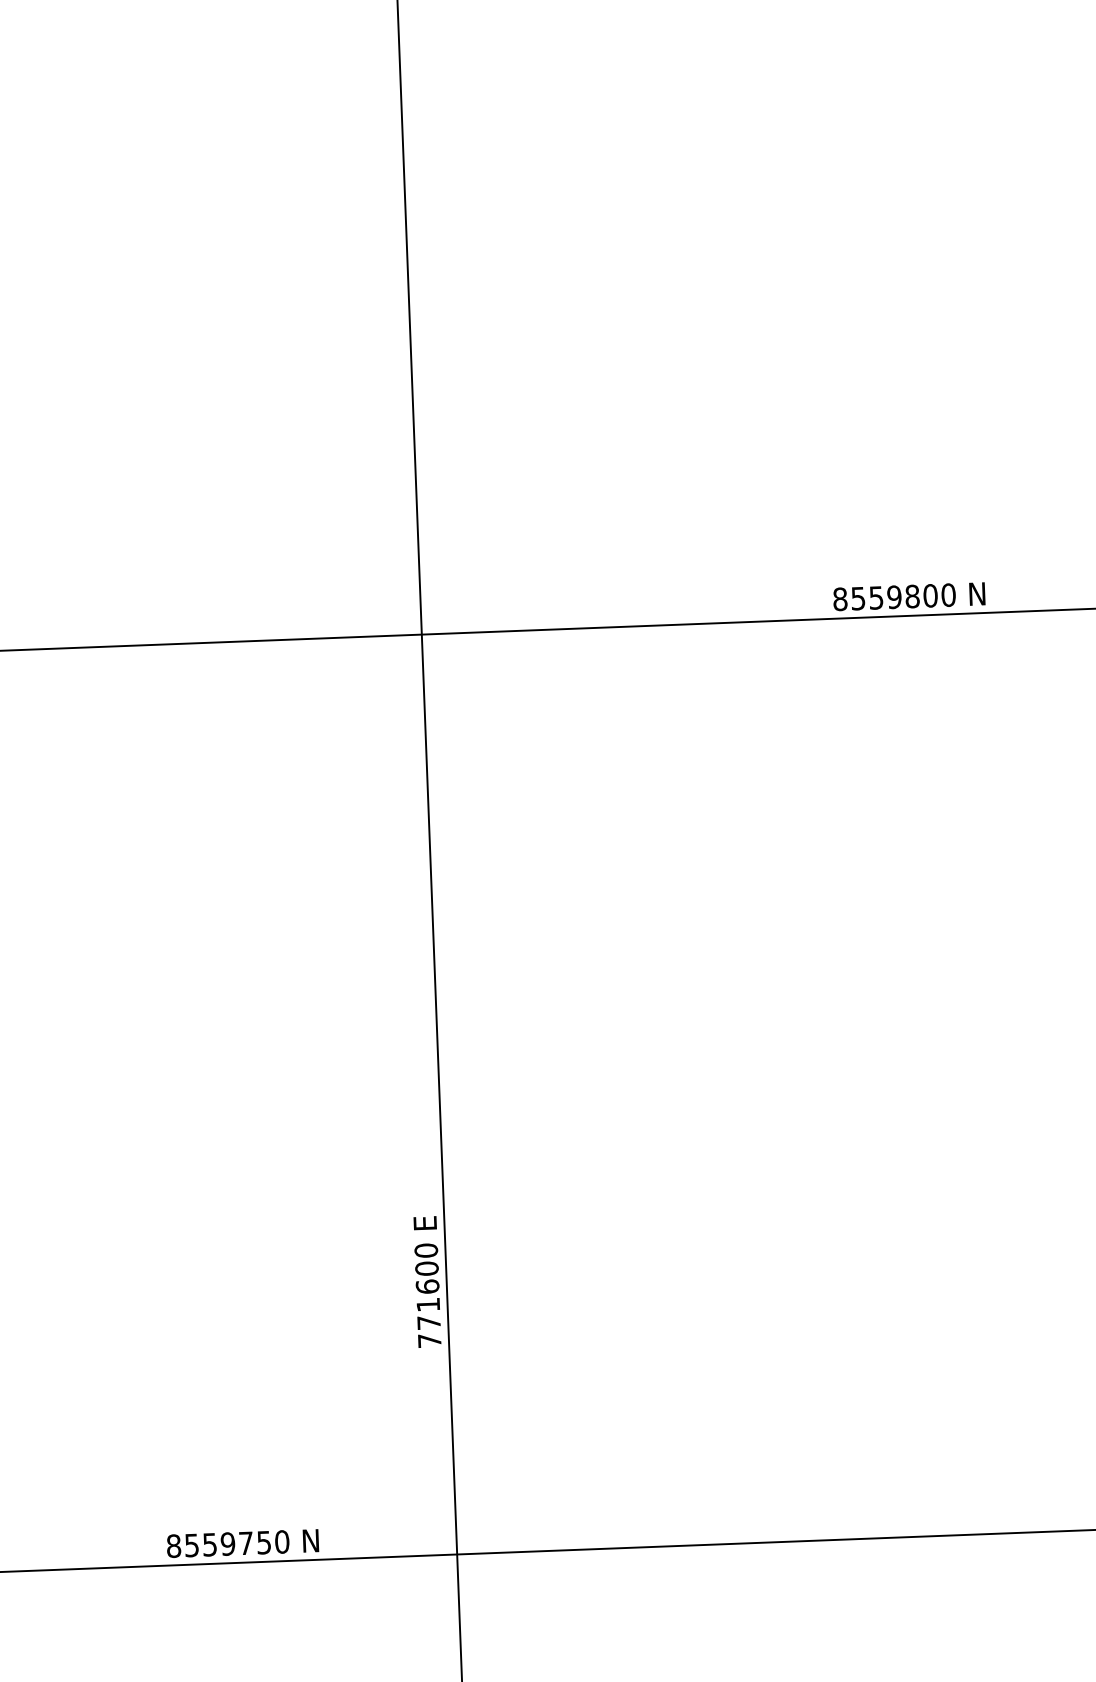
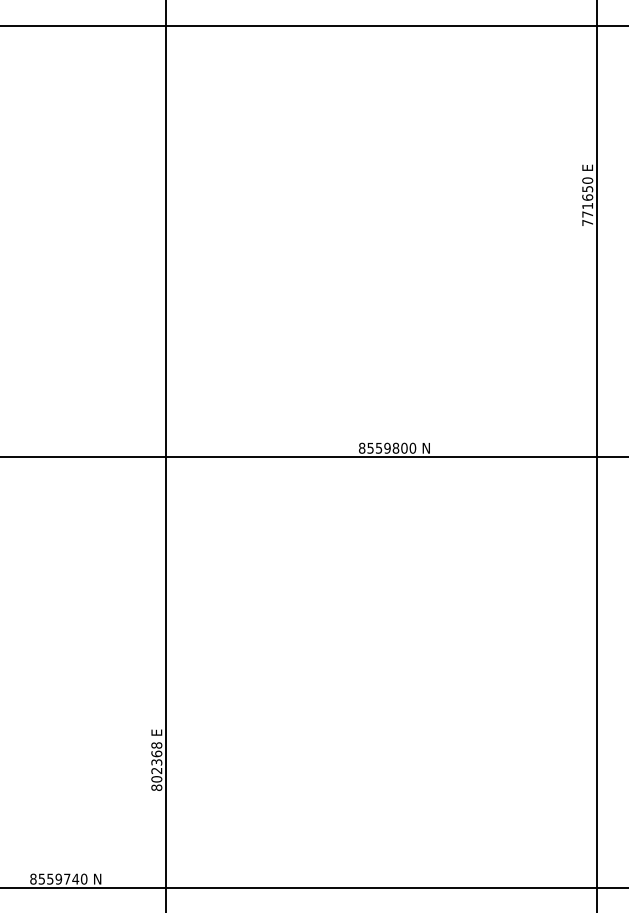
text: (427, 1295) -> (156, 766), 771600 -> 802368
text: (263, 1541) -> (75, 878), 8559750 -> 8559740

